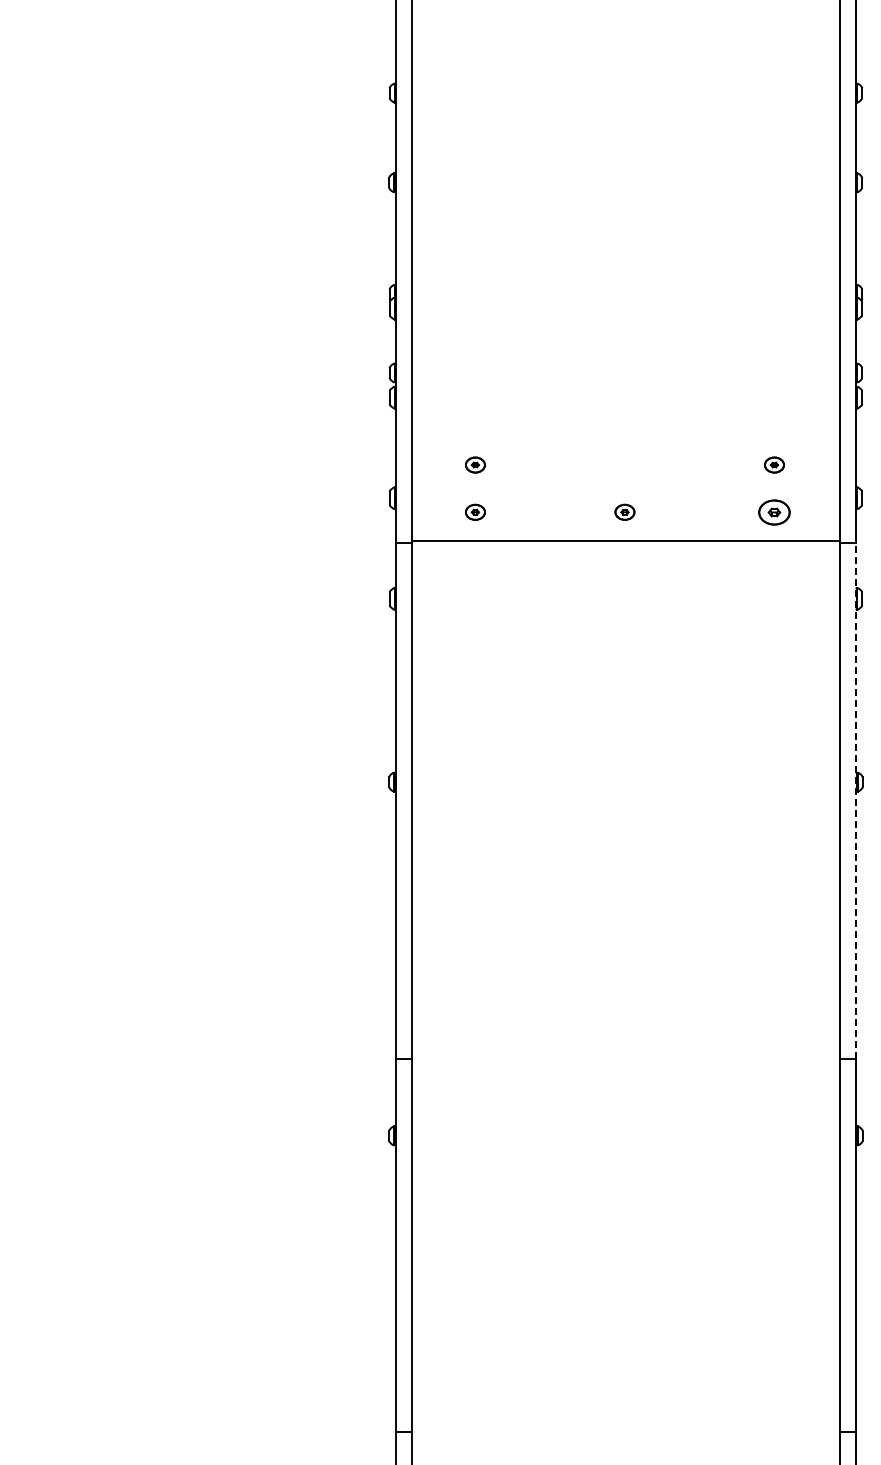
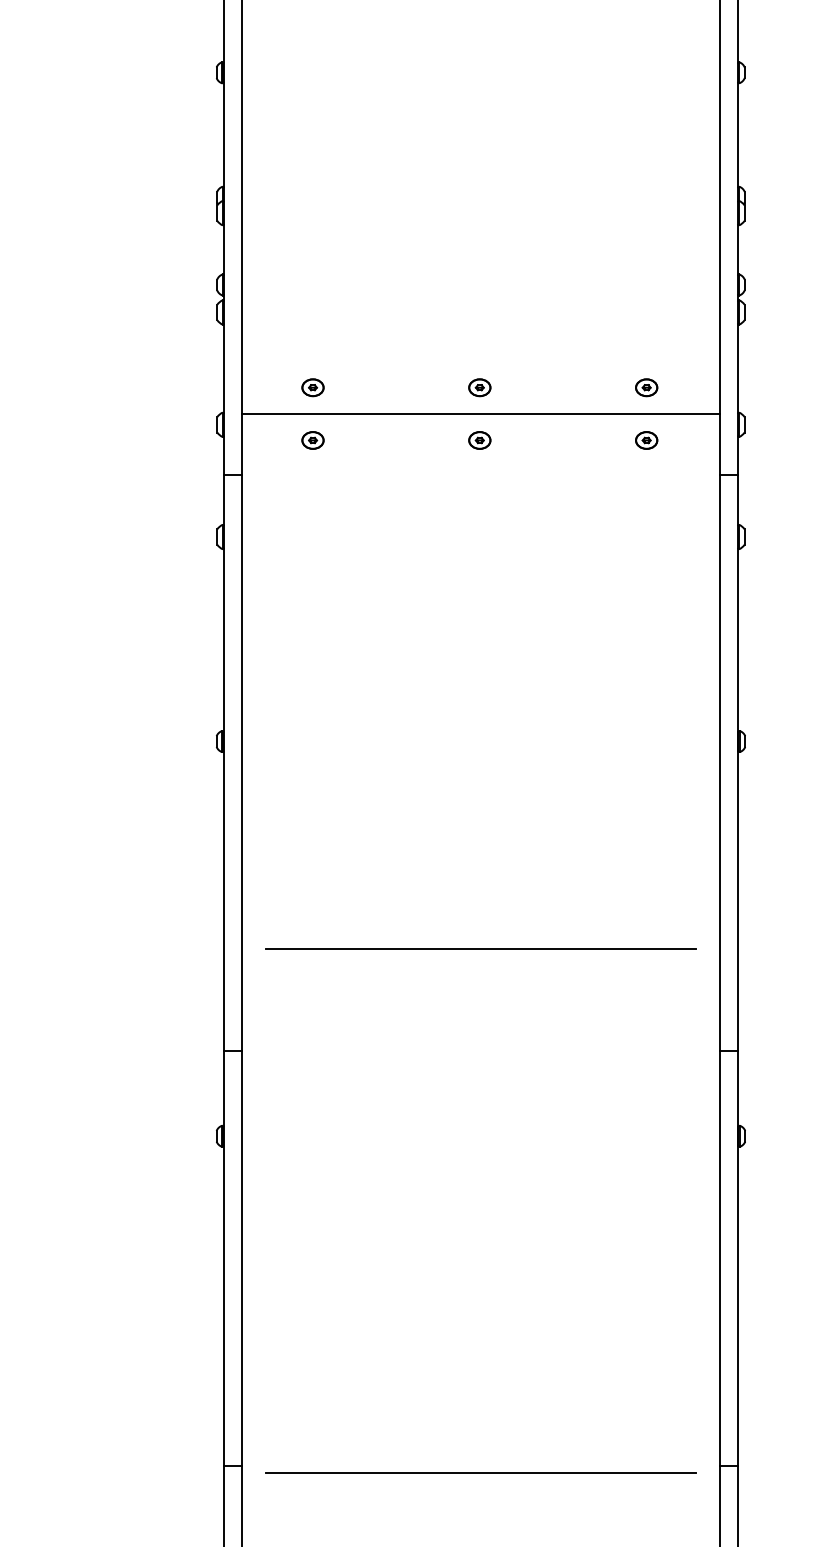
part: (624, 464) -> (479, 387), added
part: (774, 511) -> (646, 439), size x0.62
line: (625, 540) -> (480, 413), moved
line: (856, 801) -> (738, 763), dashed -> solid
line: (625, 967) -> (480, 948), added
line: (625, 1437) -> (480, 1472), added

